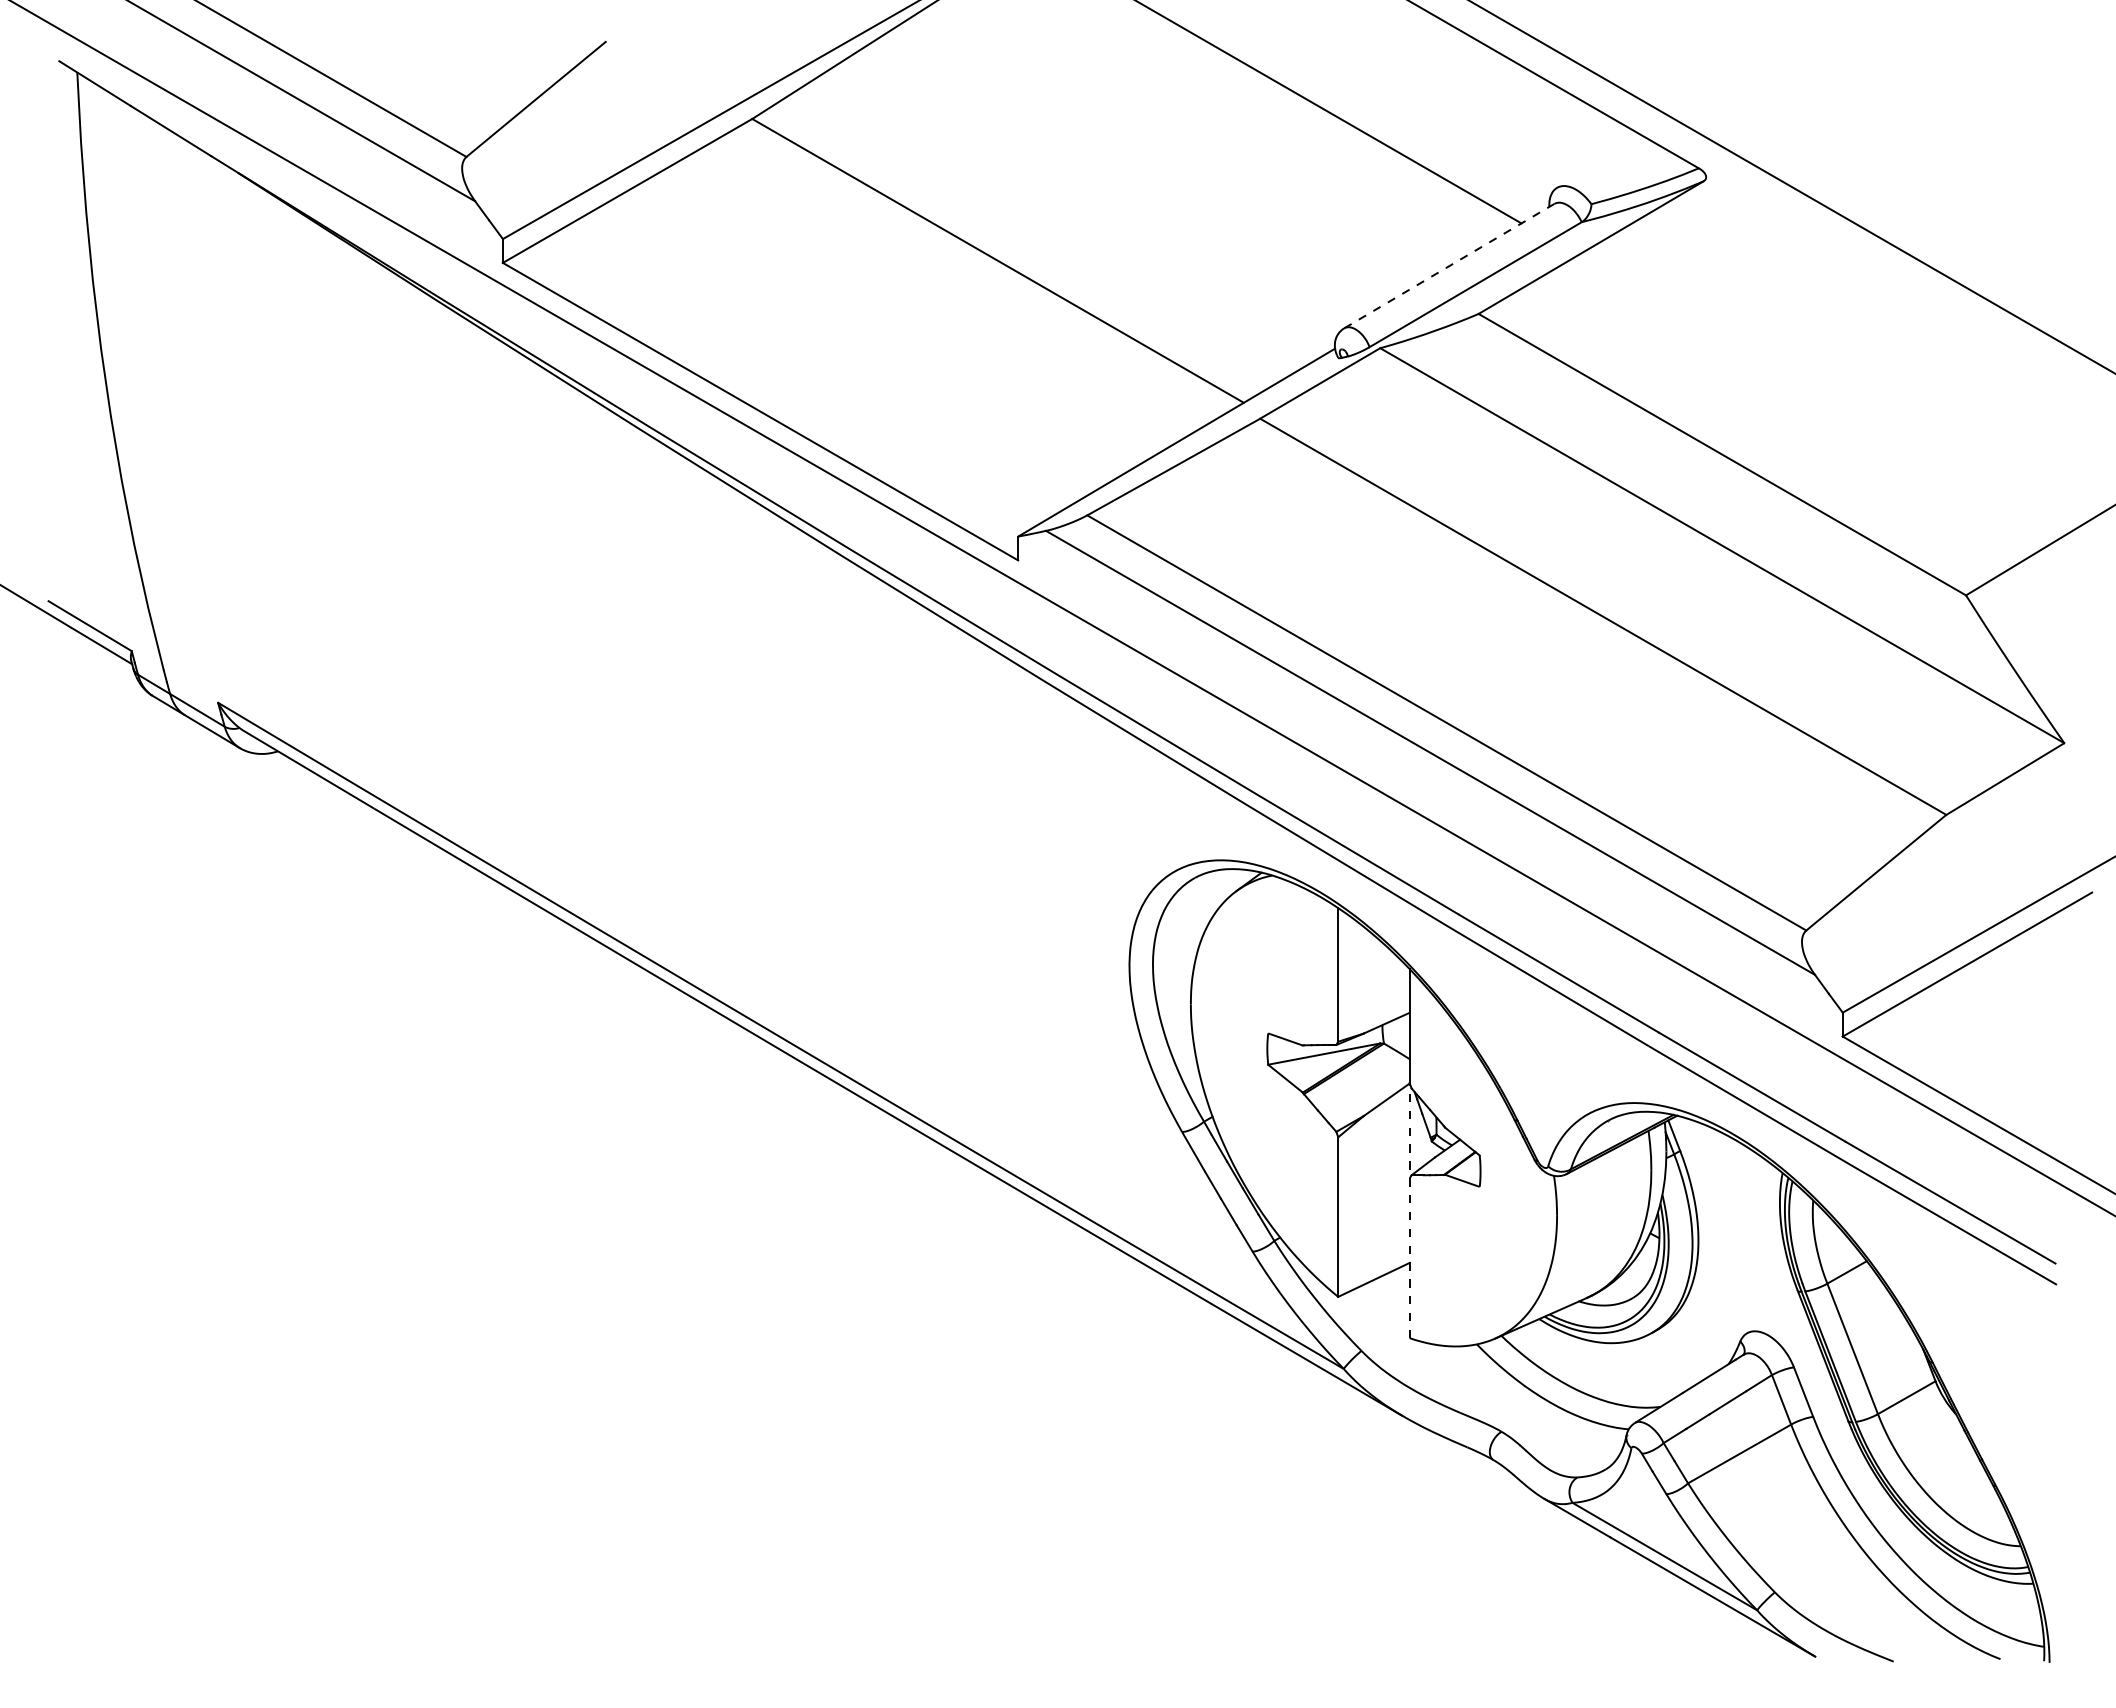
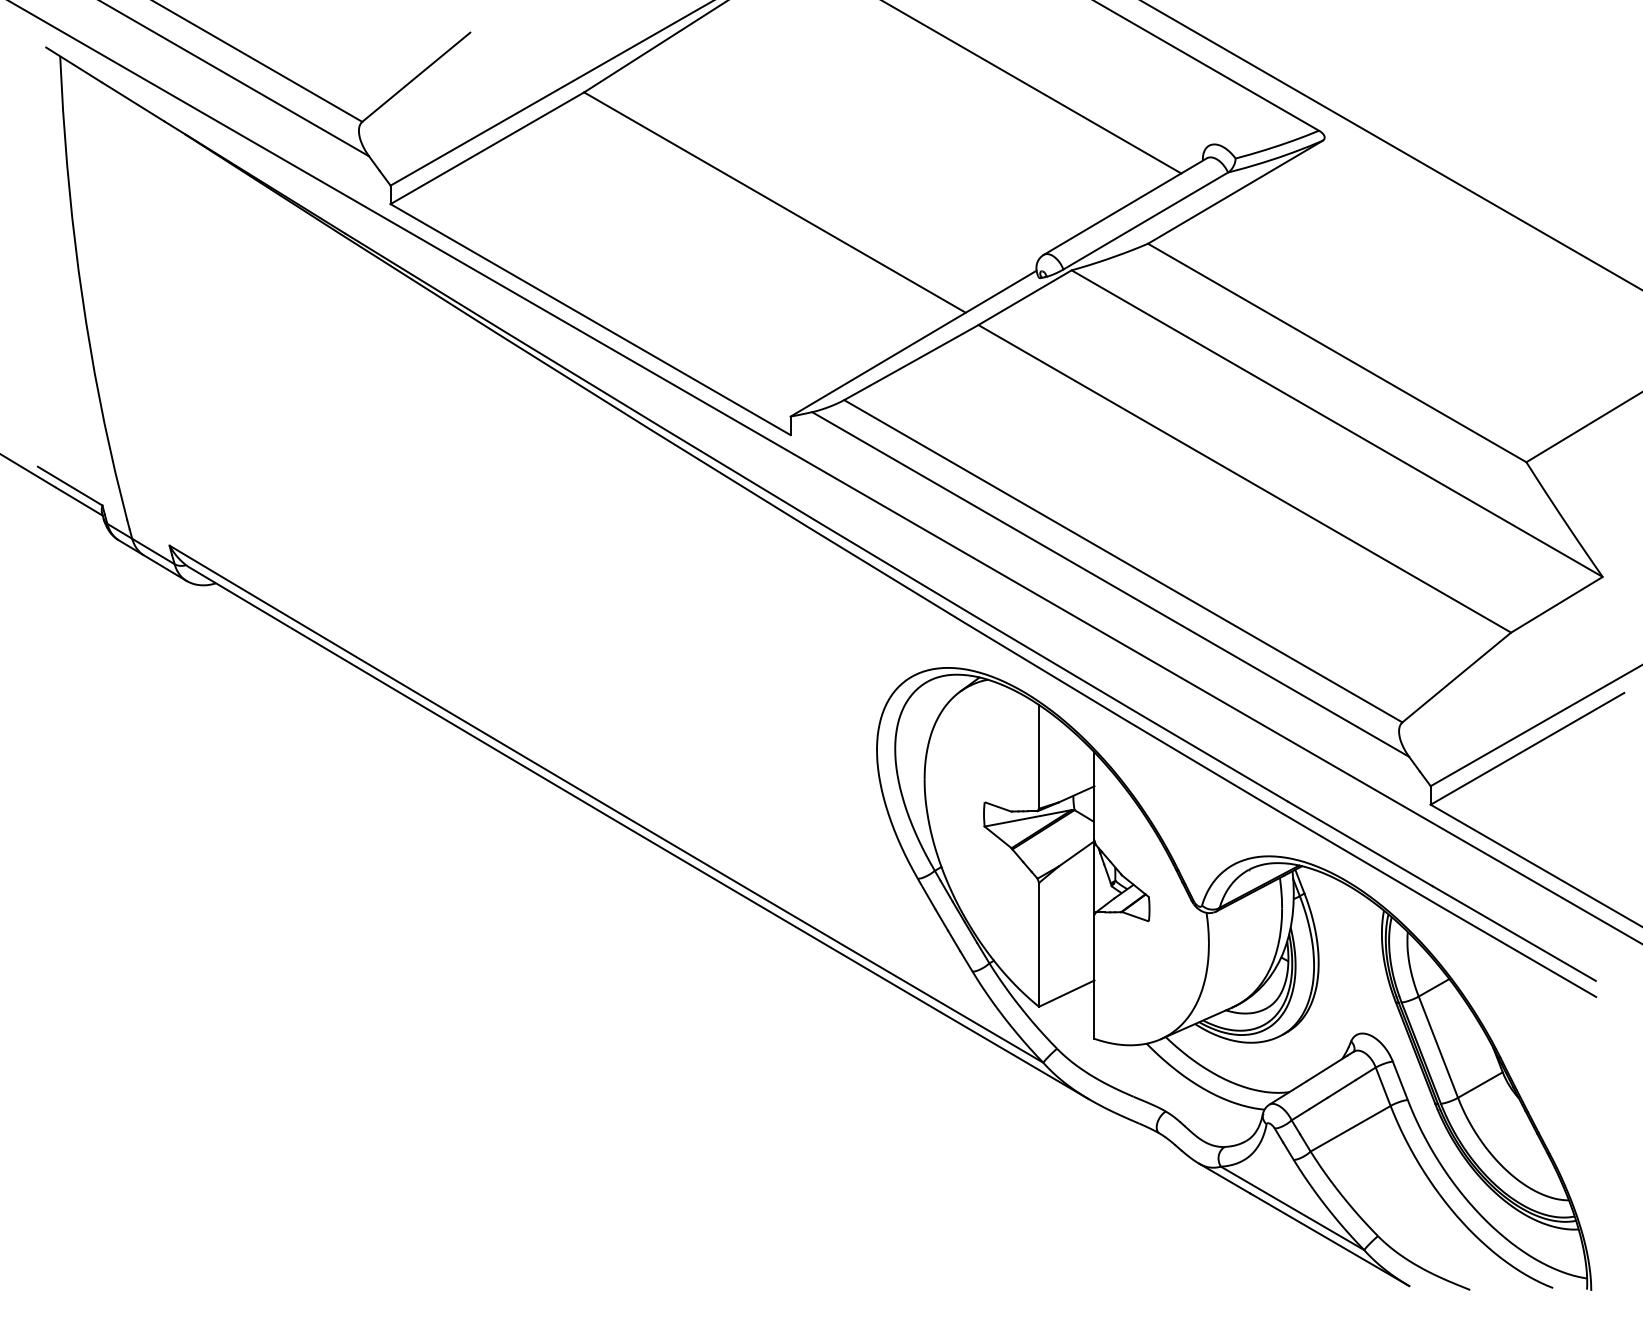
line: (1448, 266) -> (1124, 206), dashed -> solid
line: (1409, 1210) -> (1094, 939), dashed -> solid

